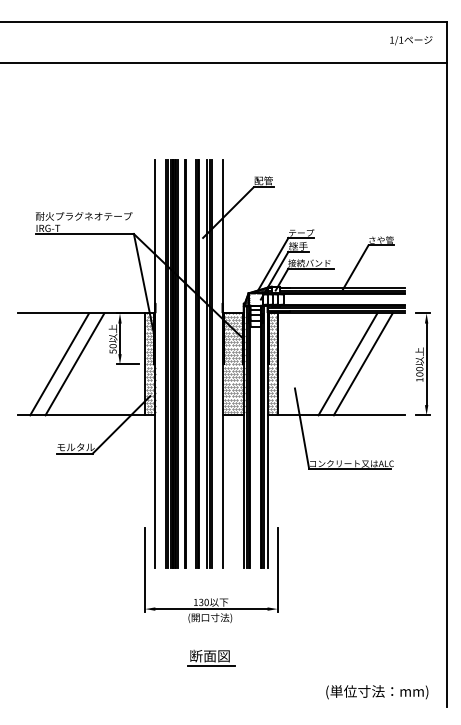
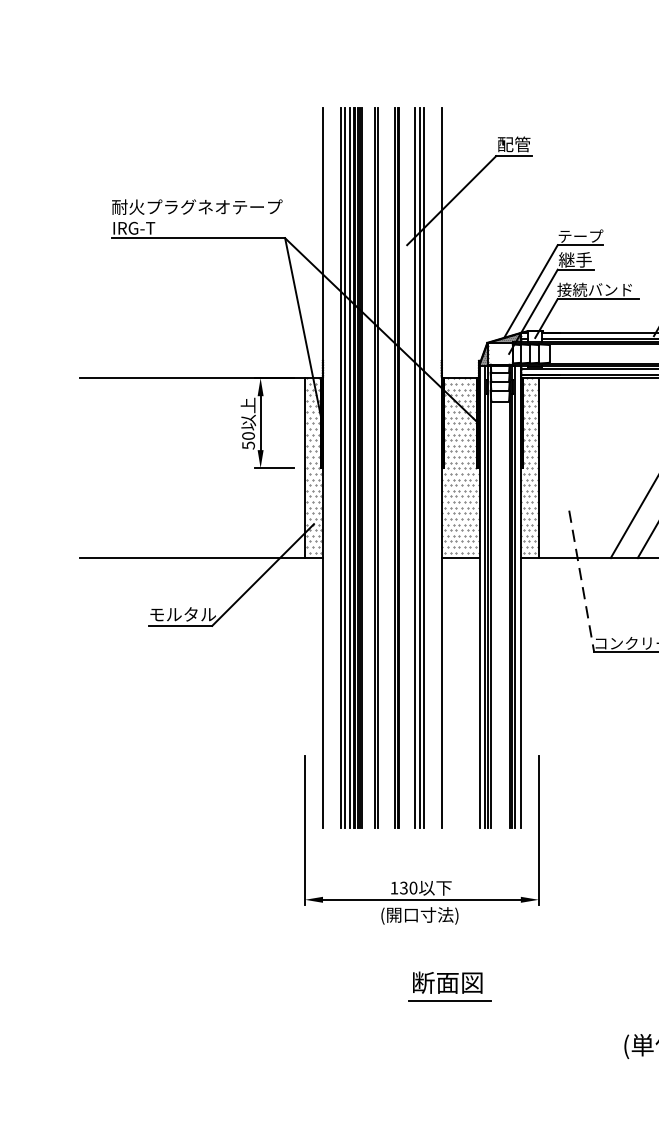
line: (59, 364) -> (153, 468), removed
line: (74, 364) -> (180, 468), removed
line: (302, 428) -> (582, 581), solid -> dashed
part: (211, 657) -> (450, 985), moved

